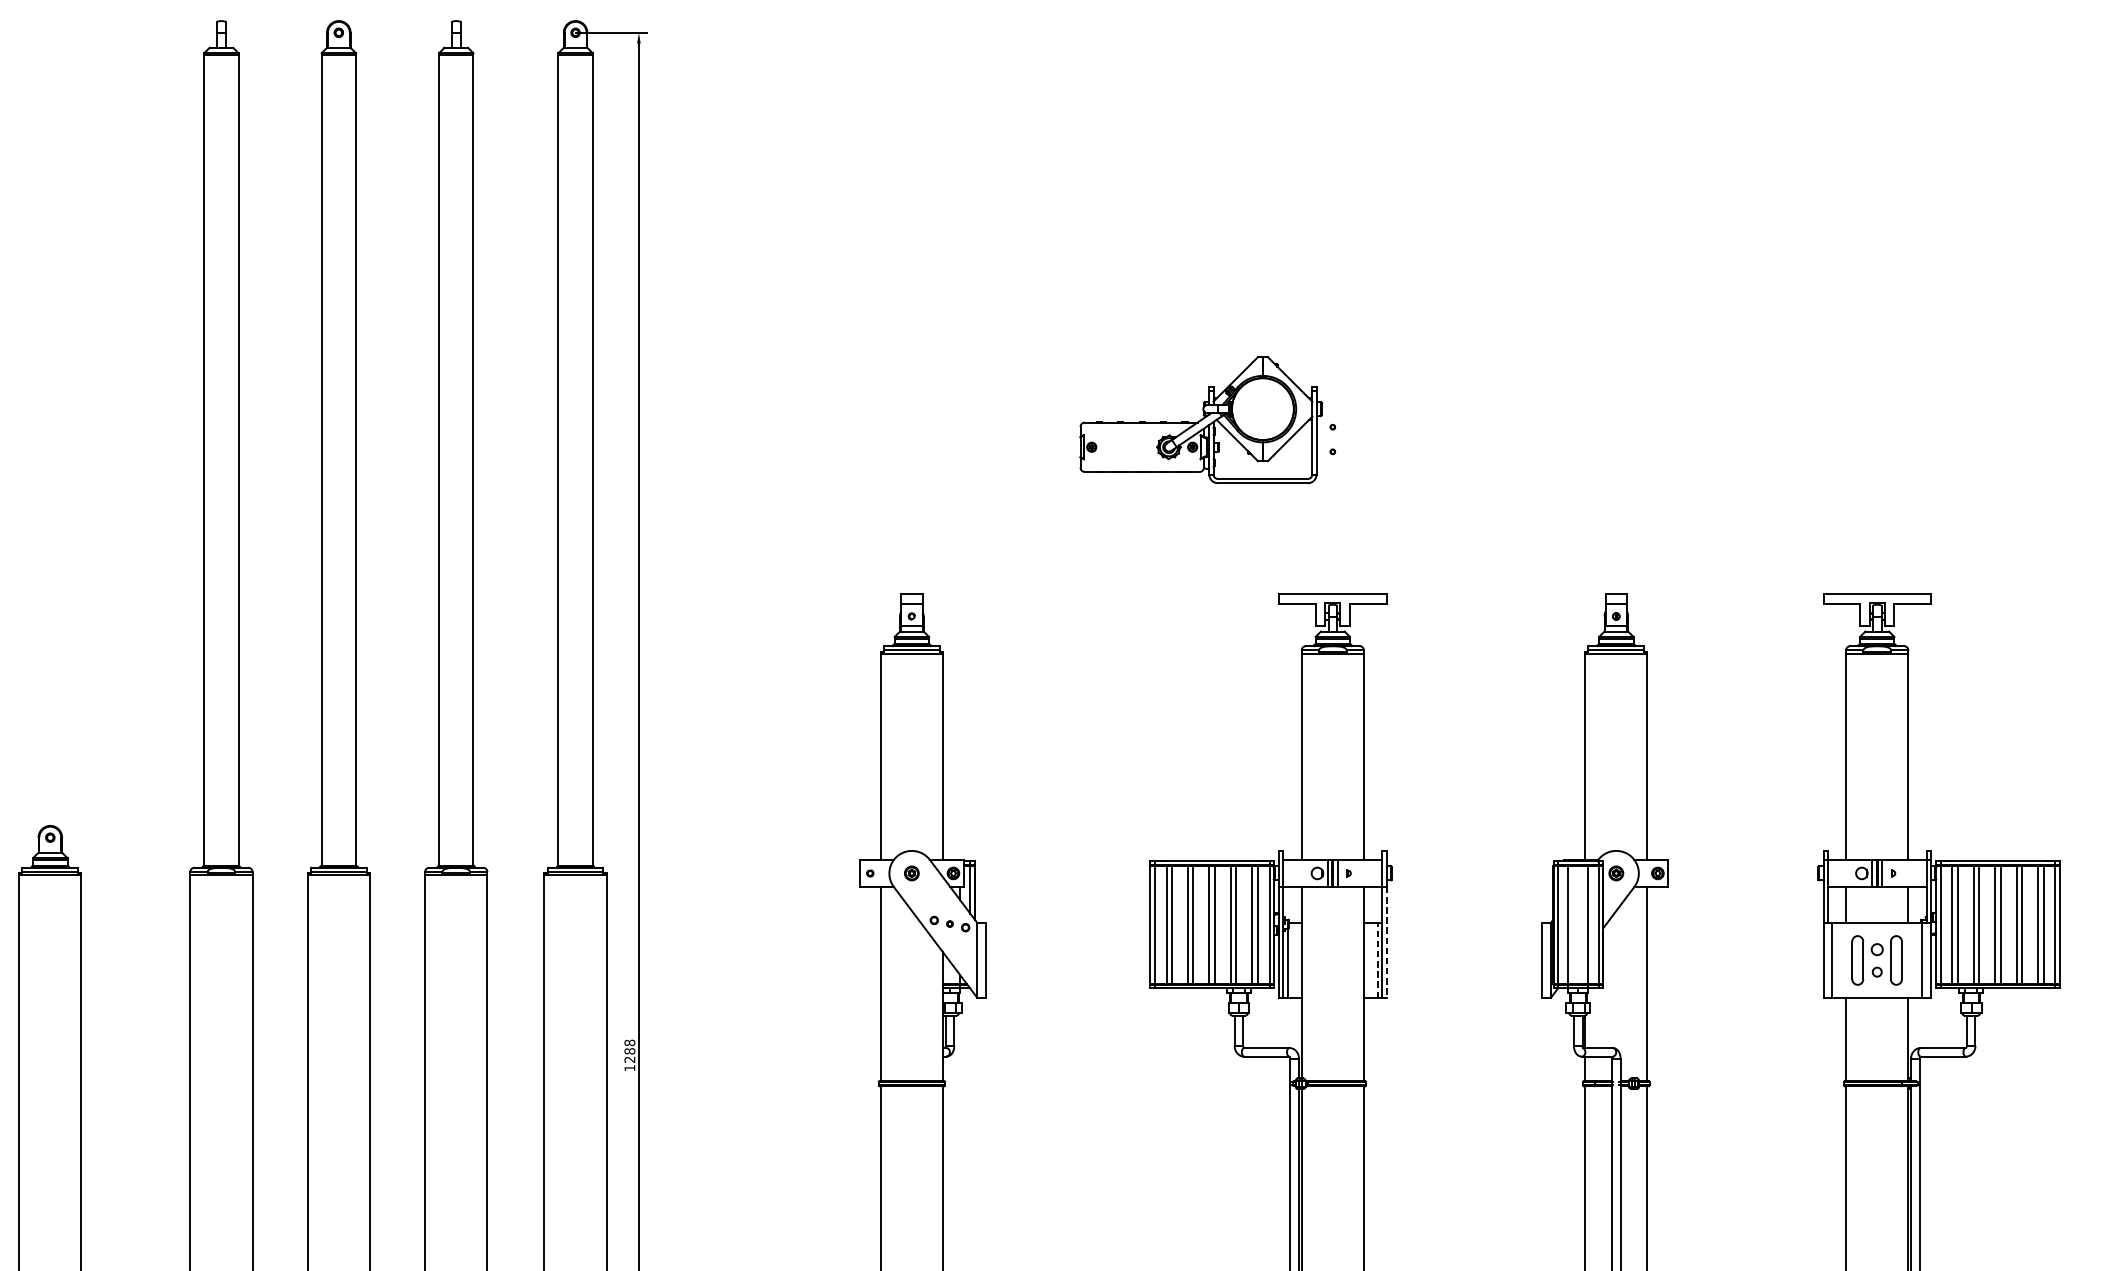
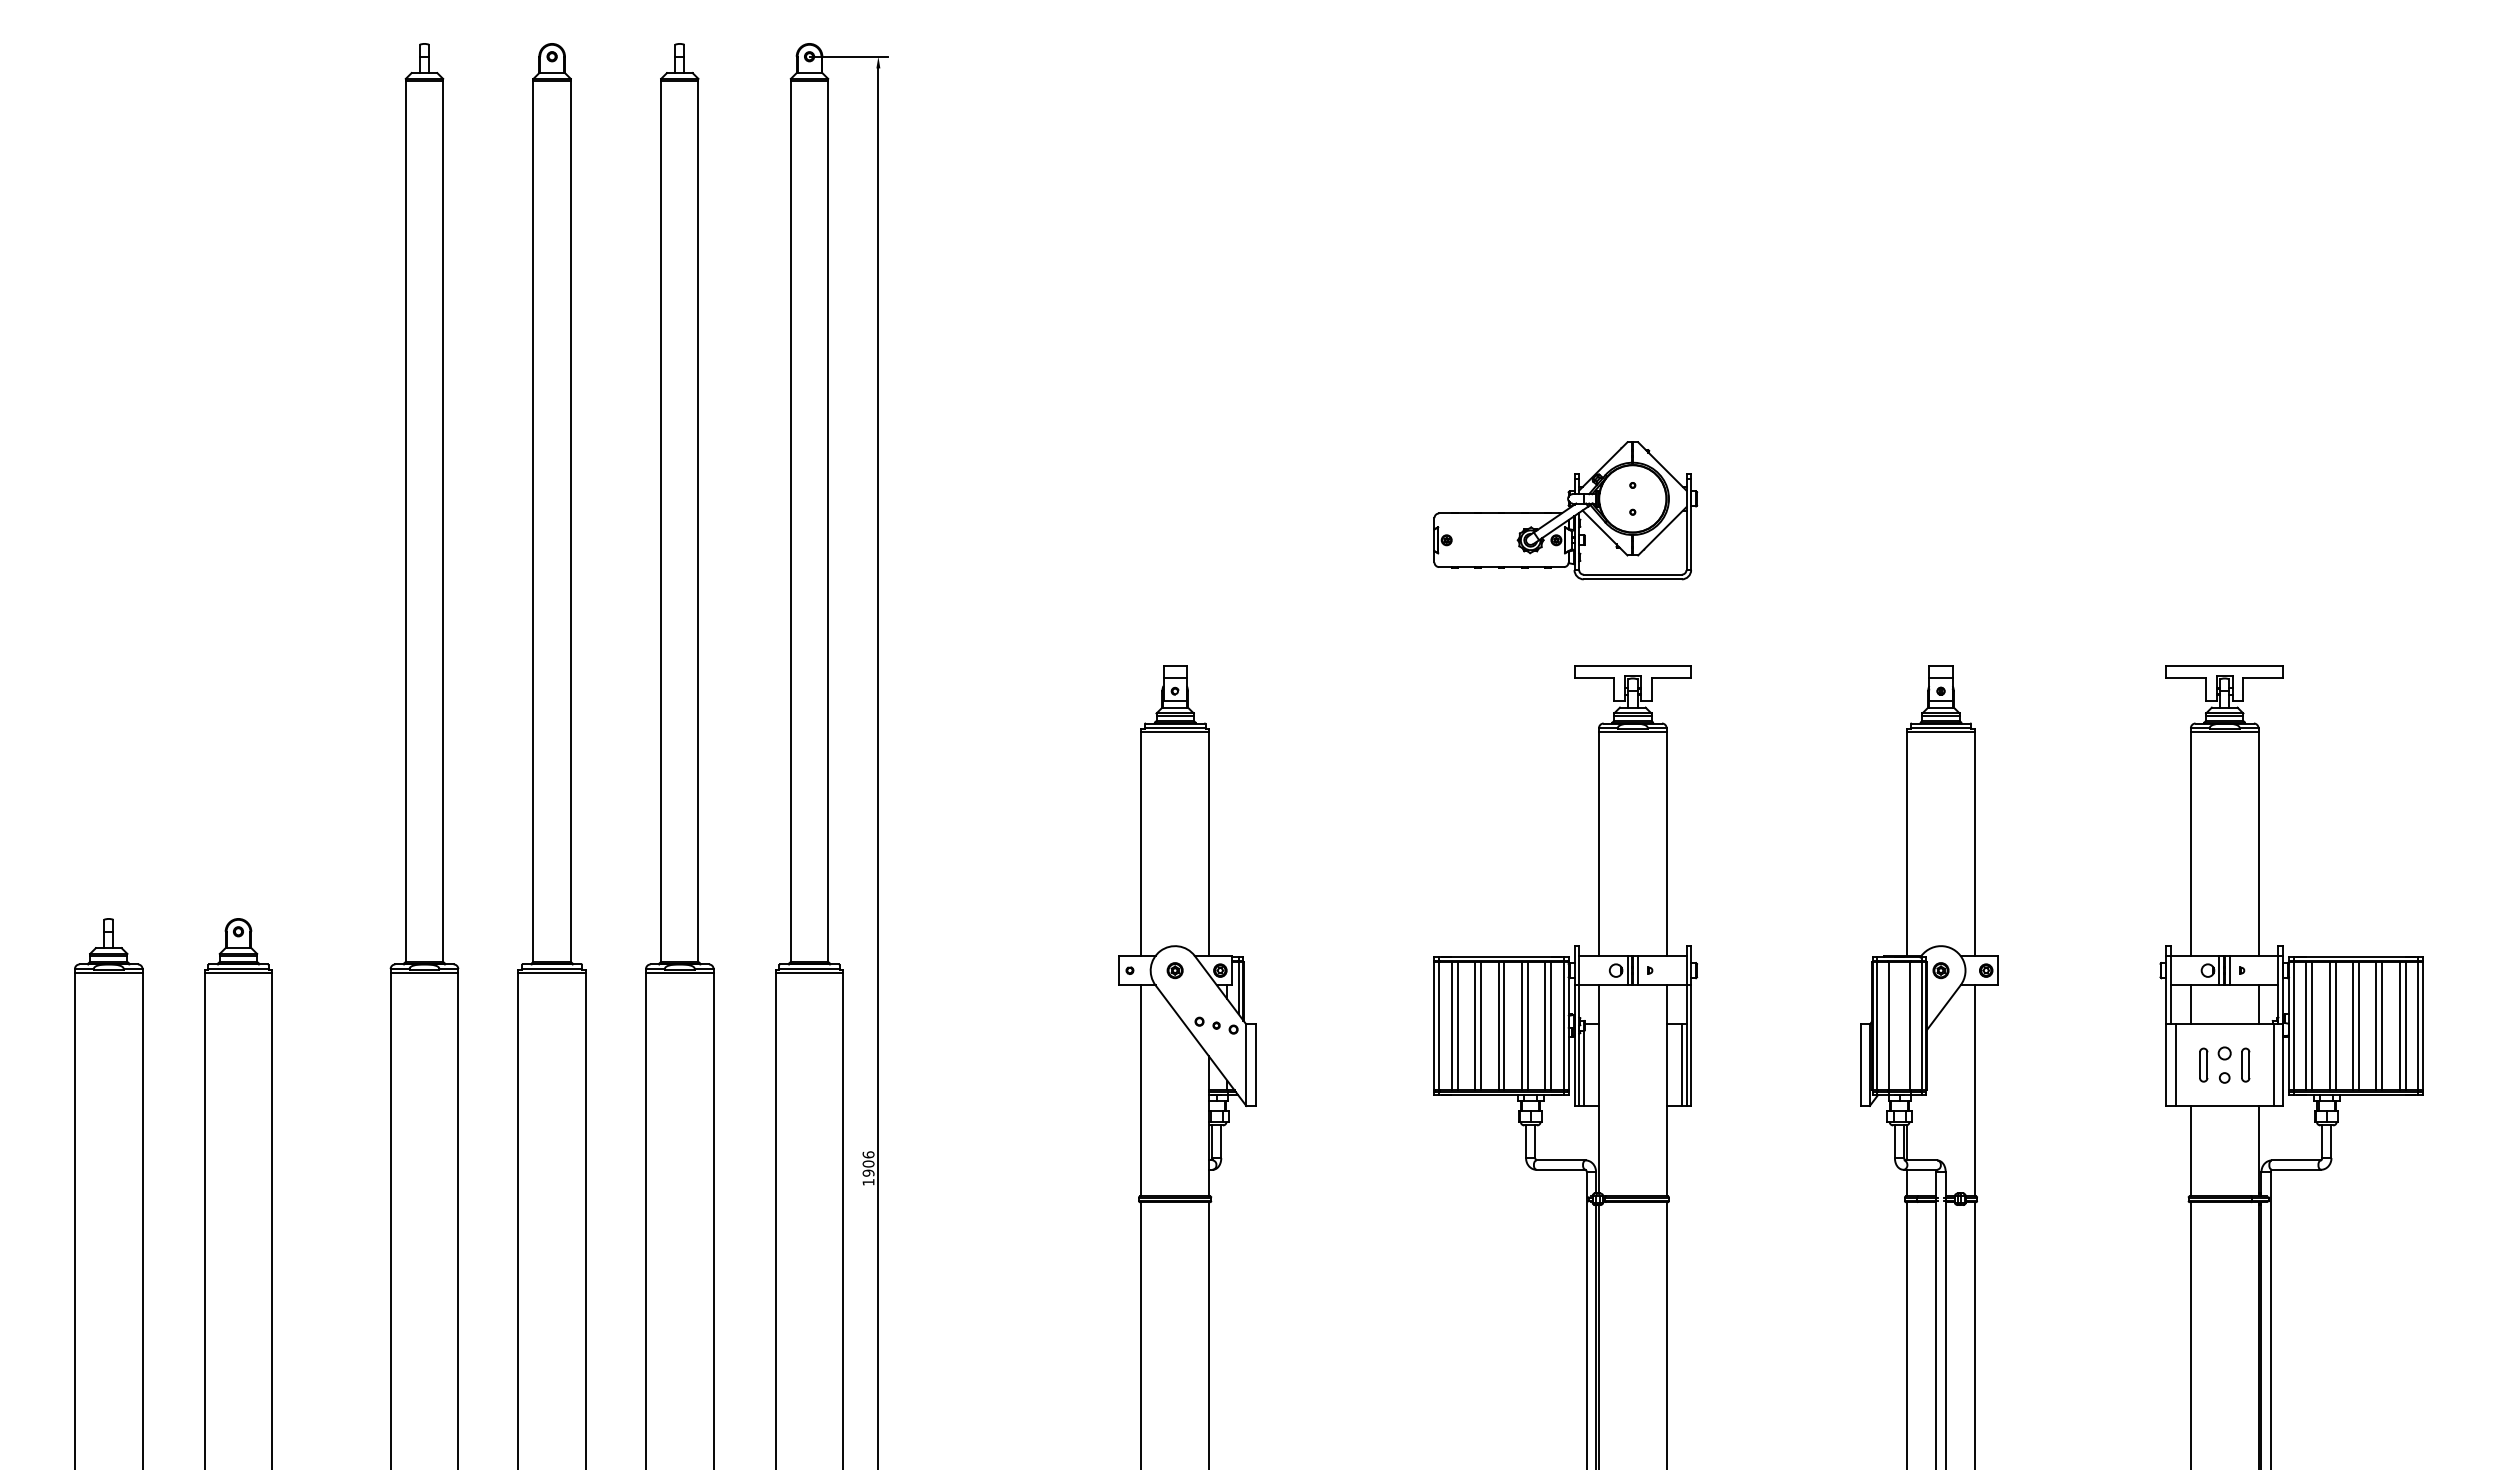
part: (1201, 419) -> (1565, 510), moved
line: (1386, 943) -> (1691, 1046), dashed -> solid
part: (1857, 959) -> (2203, 1064), size x0.62
part: (1896, 959) -> (2245, 1064), size x0.62
line: (1377, 960) -> (1681, 1065), dashed -> solid
text: (629, 1050) -> (868, 1163), 1288 -> 1906

